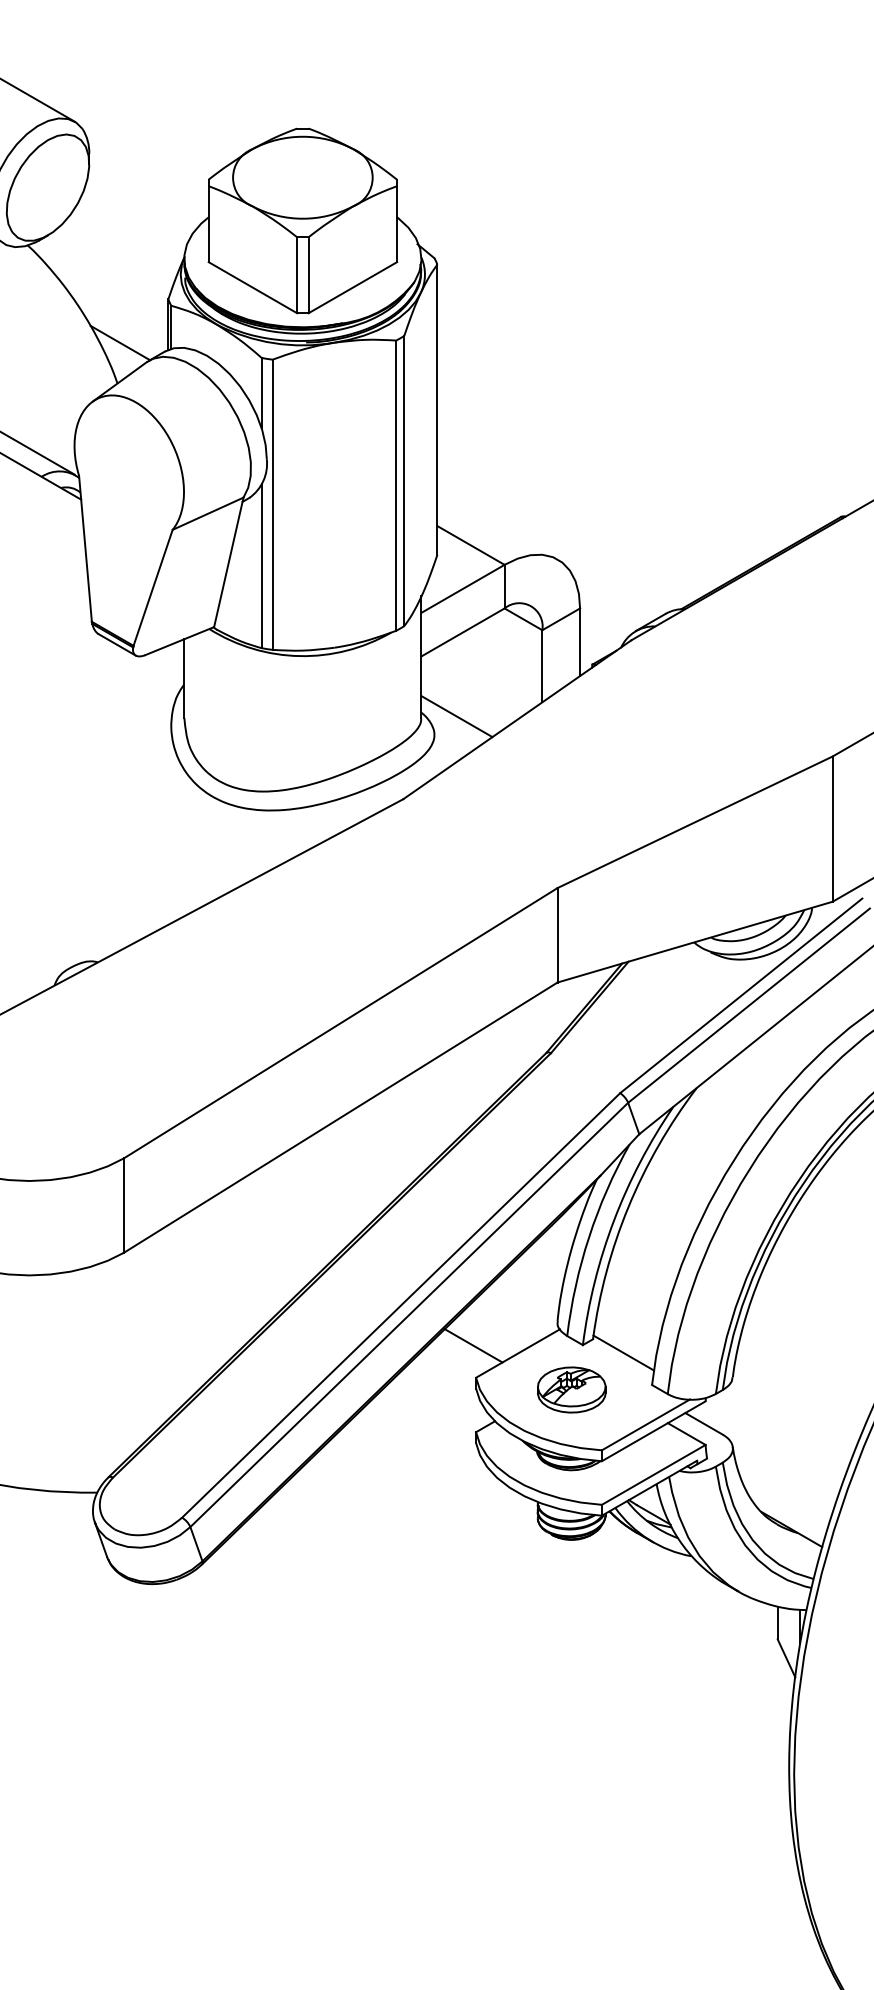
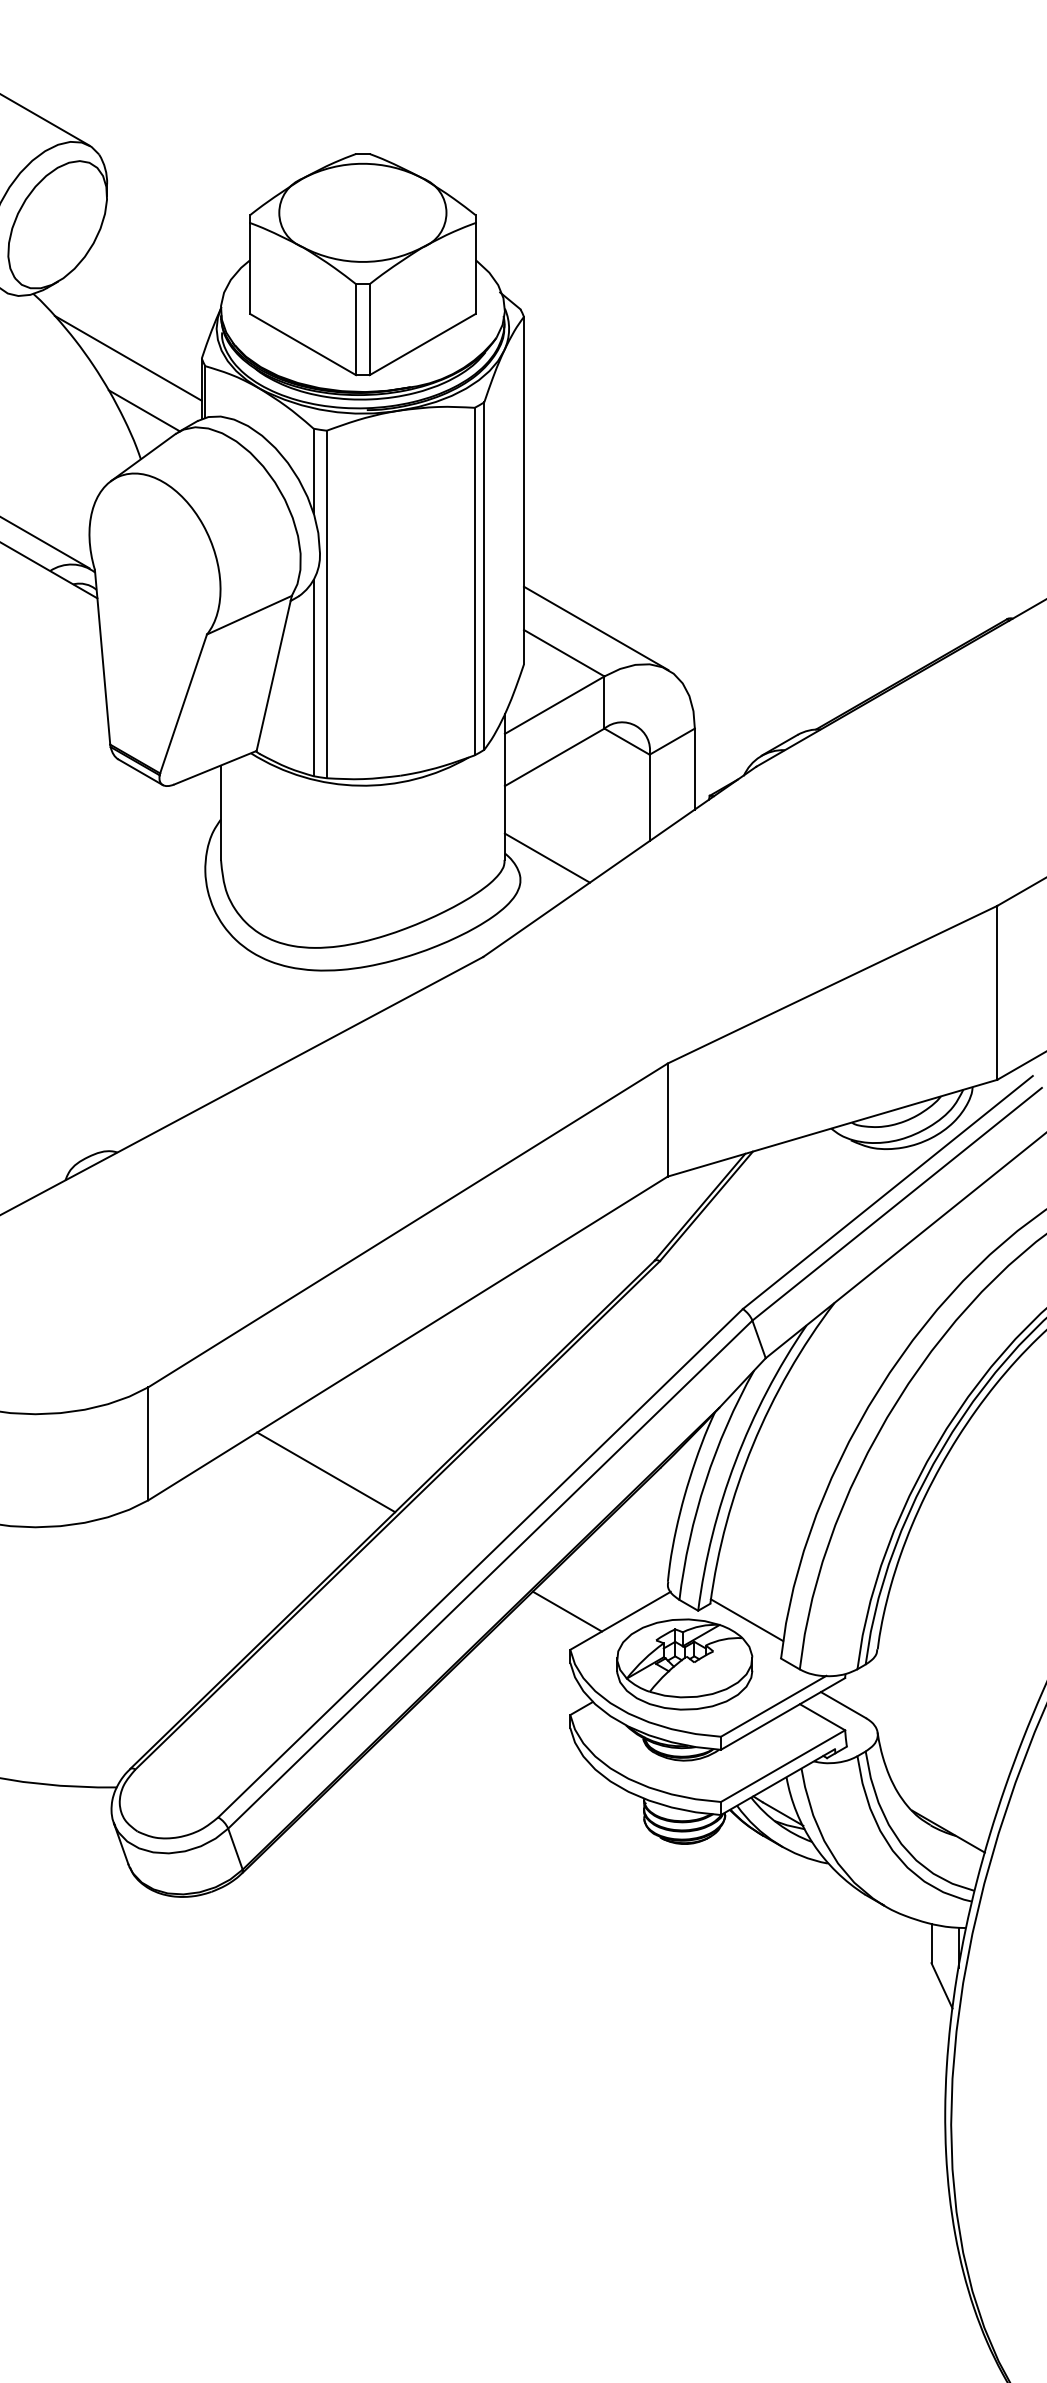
line: (106, 298) -> (127, 357), added
line: (497, 524) -> (595, 628), added
line: (272, 1229) -> (326, 1472), added
part: (571, 1390) -> (684, 1664), size x1.67

